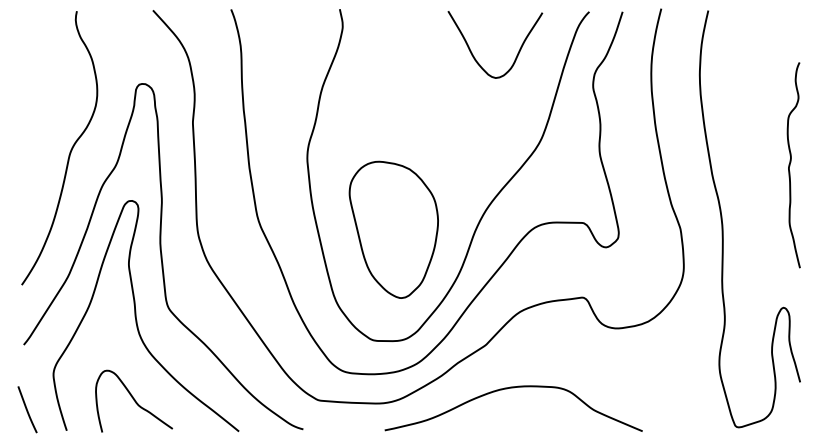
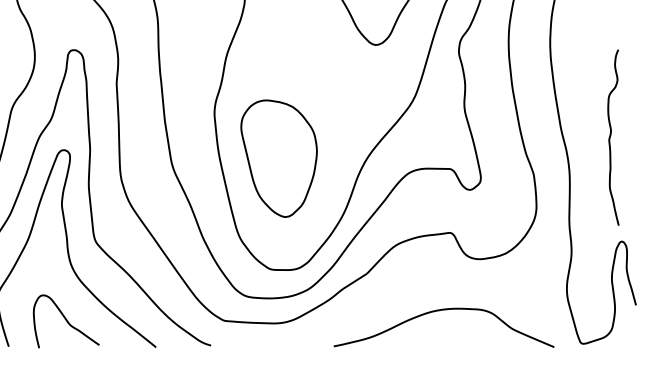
curve: (790, 165) -> (610, 137), moved
part: (393, 229) -> (278, 158), moved
curve: (507, 389) -> (438, 311), moved

